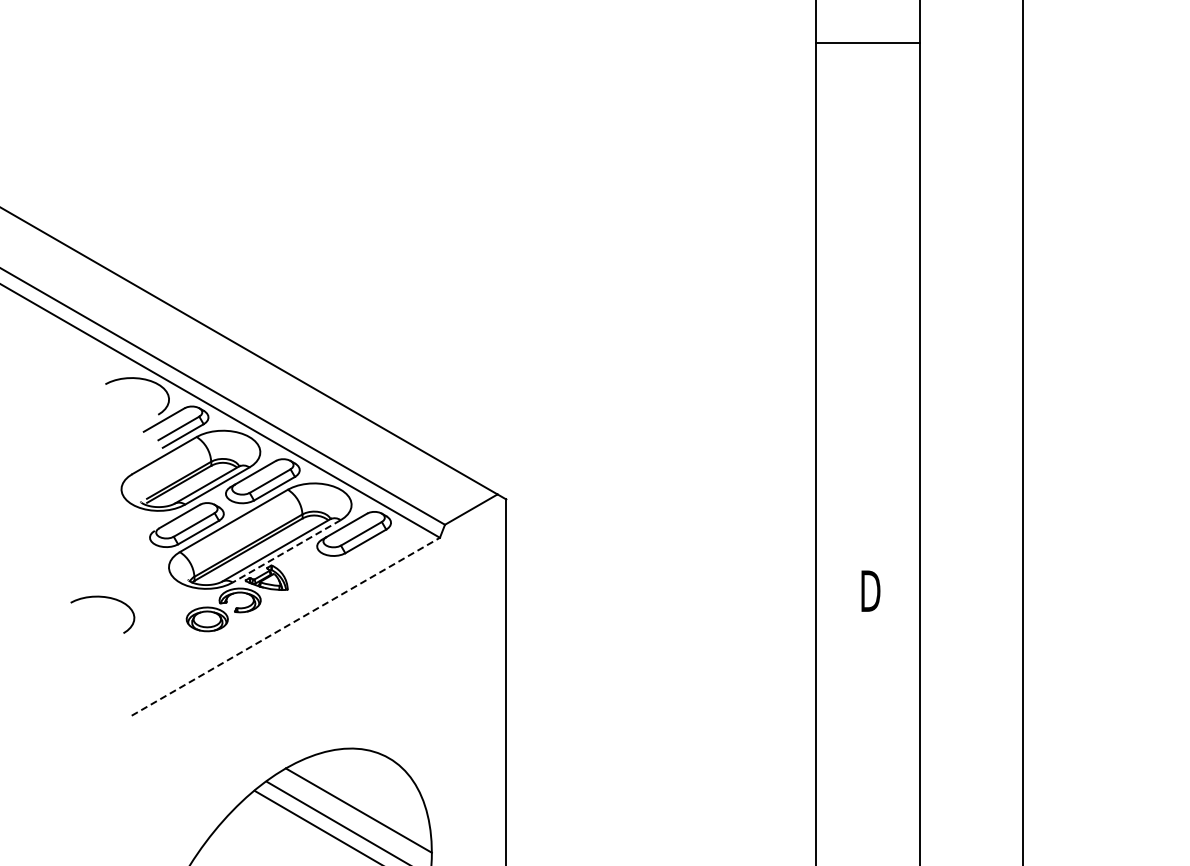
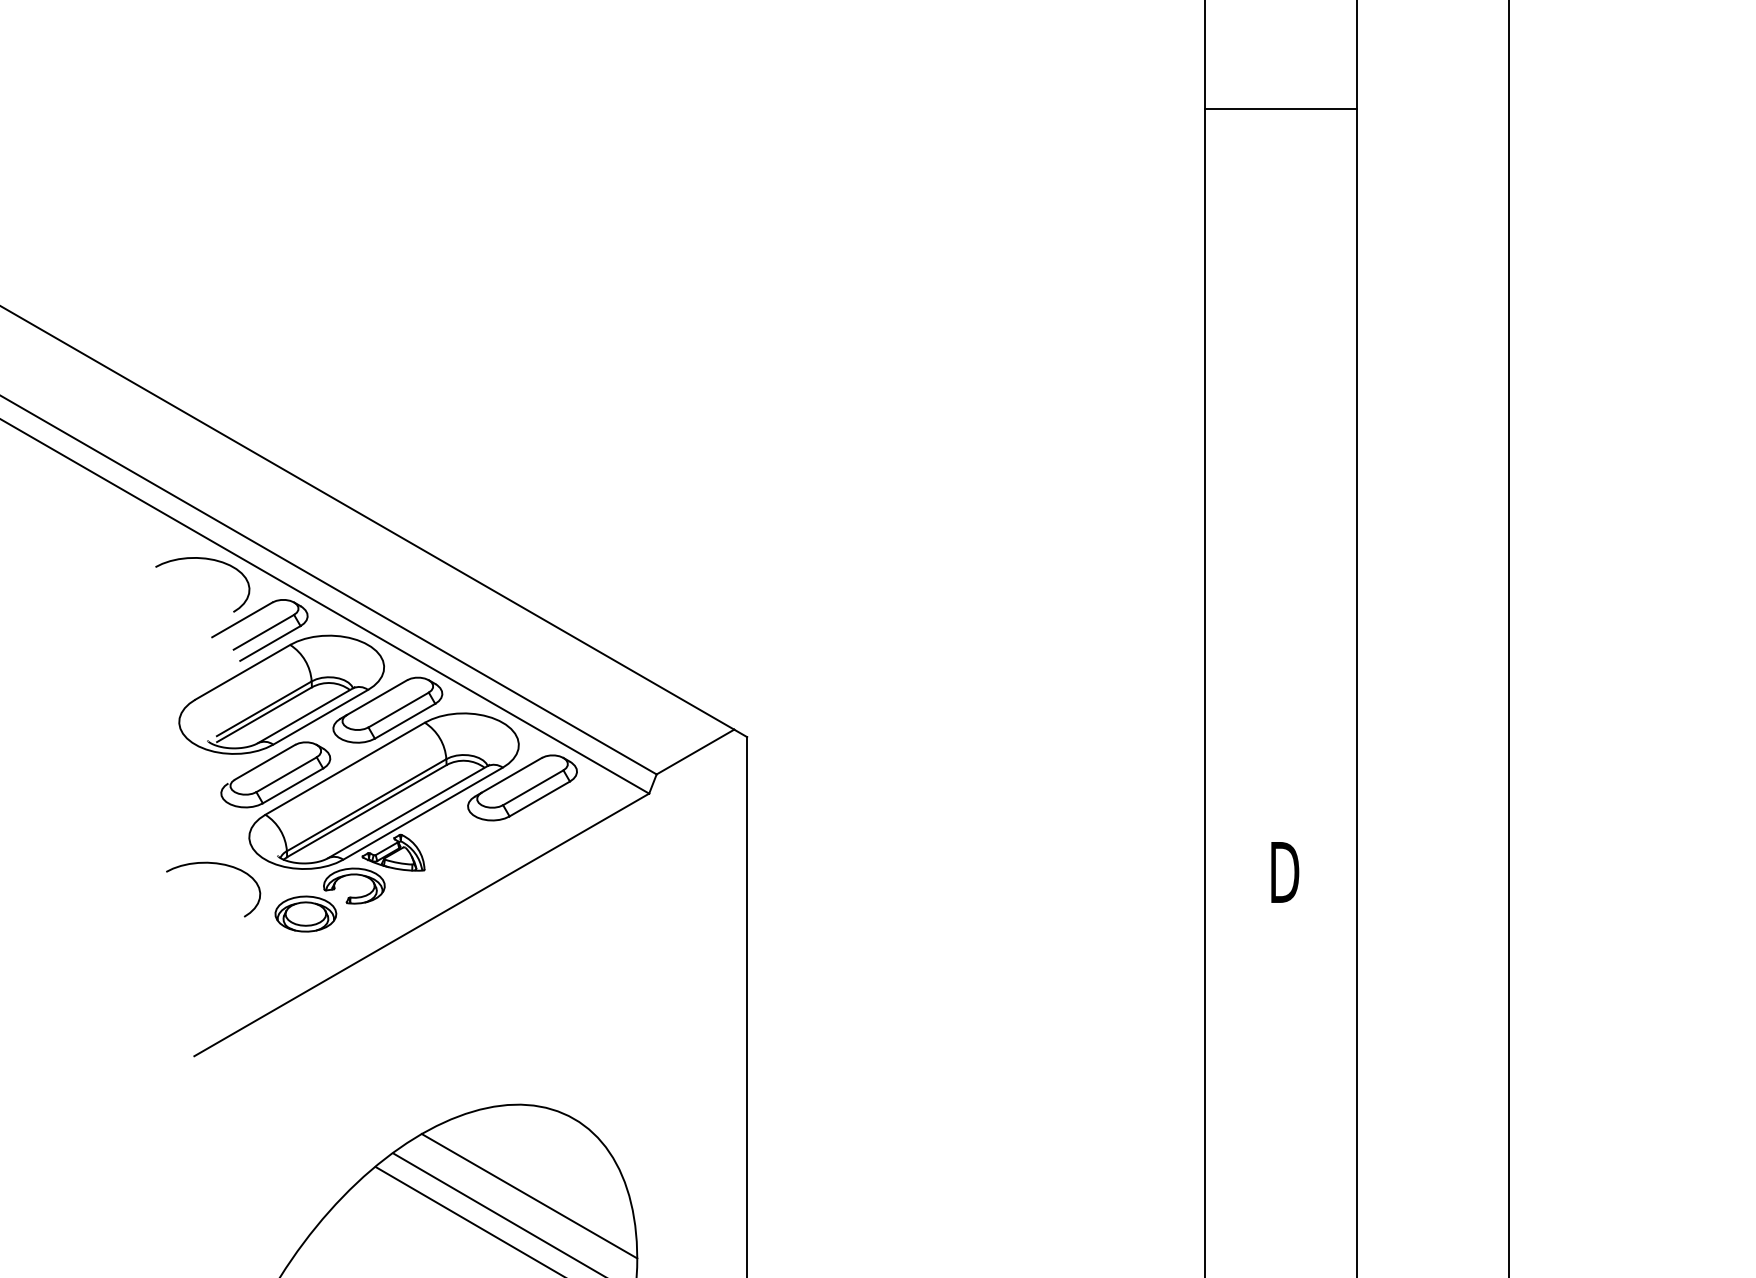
line: (867, 42) -> (1280, 108), moved
line: (286, 551) -> (422, 813), dashed -> solid
curve: (105, 598) -> (217, 865), moved
line: (285, 626) -> (421, 924), dashed -> solid

